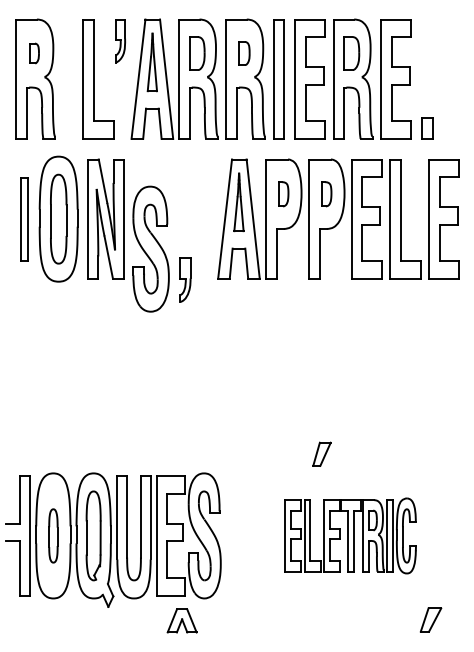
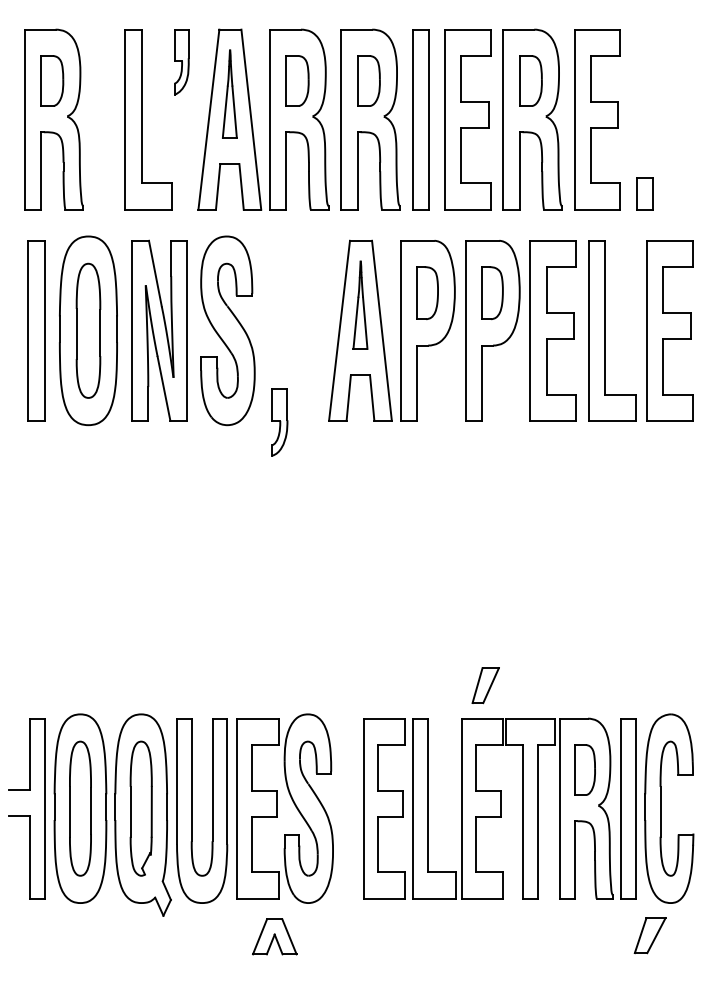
part: (34, 53) -> (51, 80), size x1.67
part: (244, 53) -> (368, 80), size x1.43
part: (283, 194) -> (427, 293), size x1.43
part: (326, 194) -> (492, 293), size x1.43
part: (24, 219) -> (36, 331), size x1.43
part: (150, 248) -> (226, 329), moved
part: (53, 535) -> (80, 808), size x1.67
part: (350, 535) -> (528, 808), size x1.67

